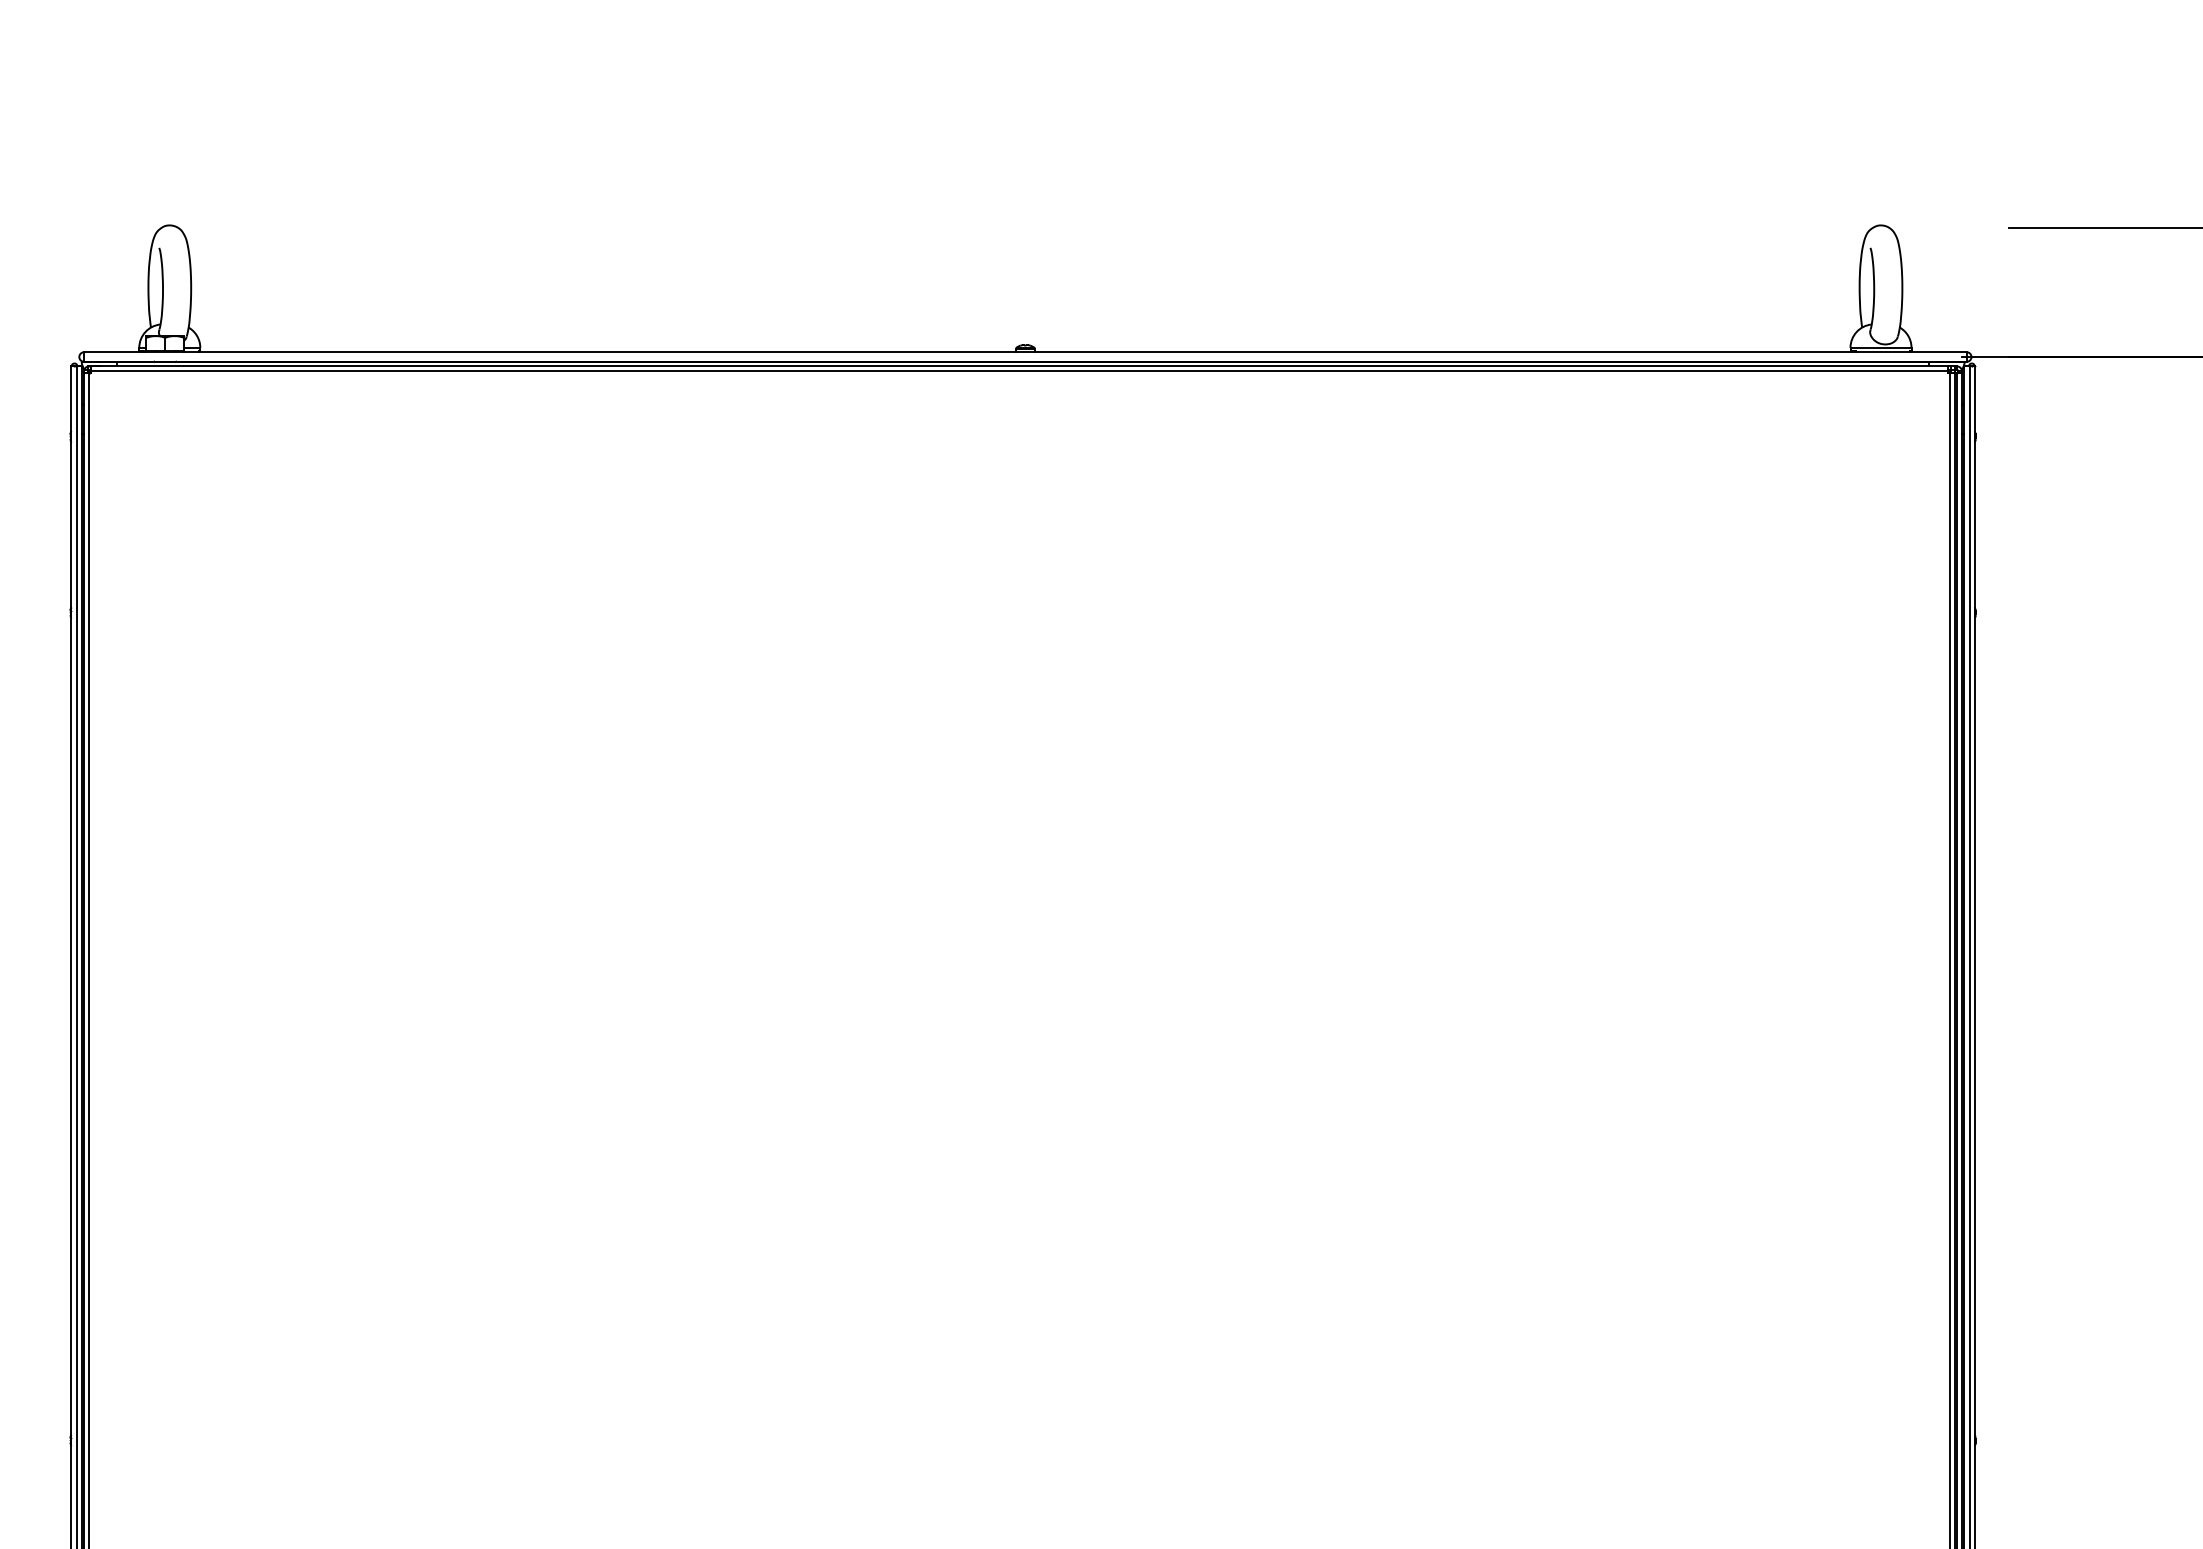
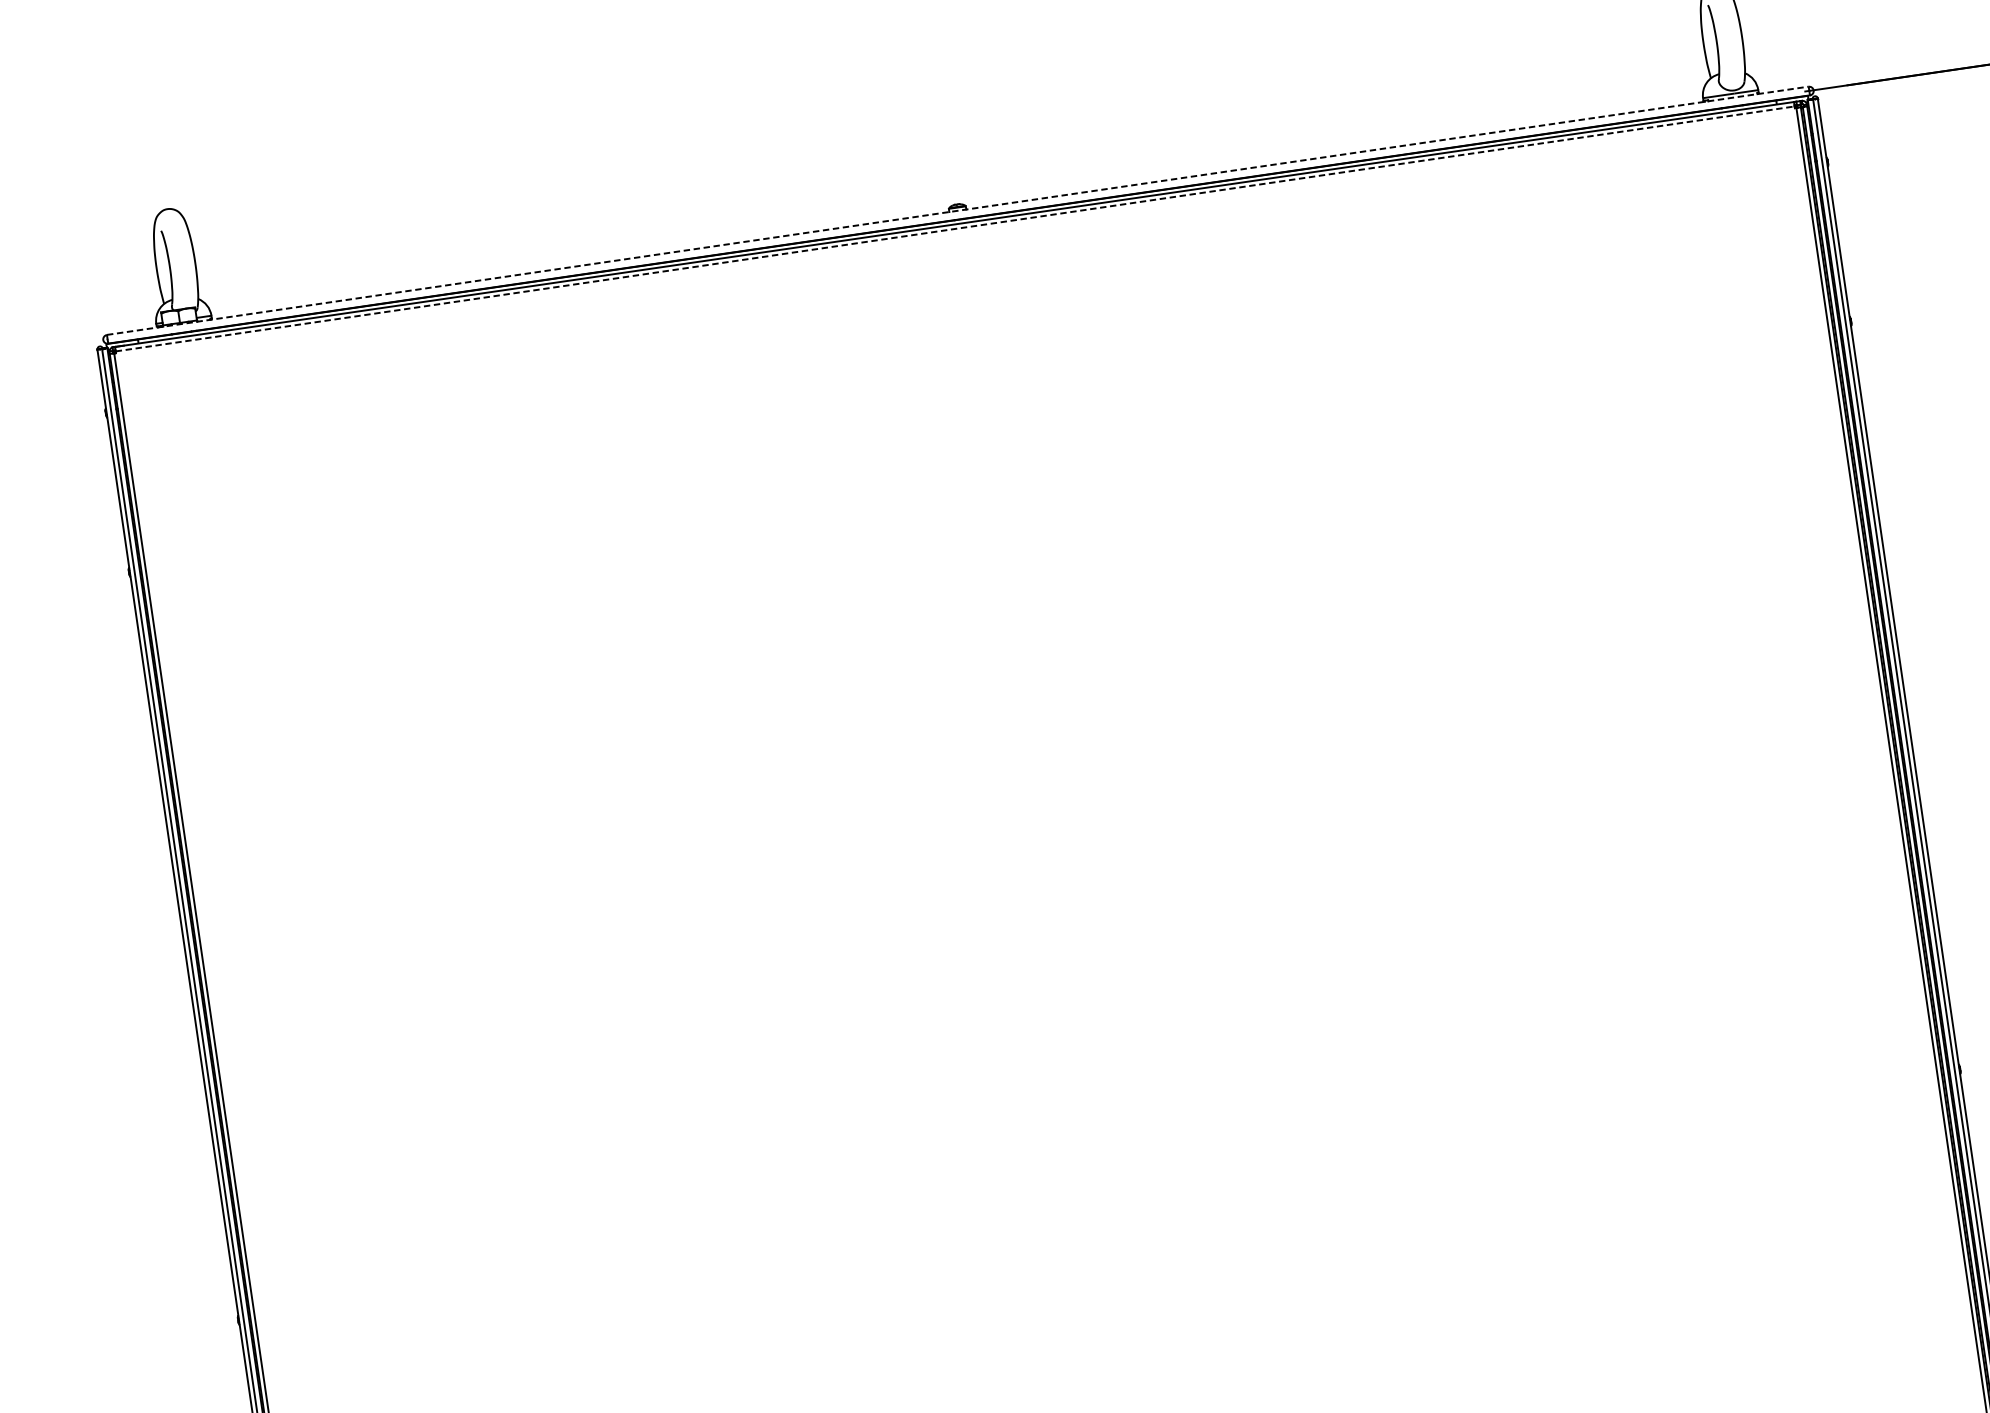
line: (1025, 352) -> (957, 211), solid -> dashed
line: (1019, 371) -> (955, 229), solid -> dashed

